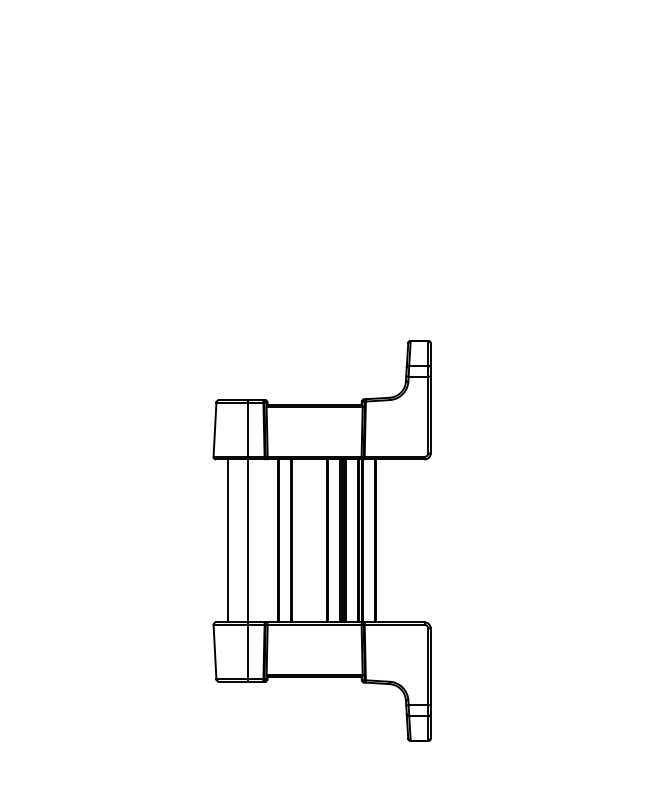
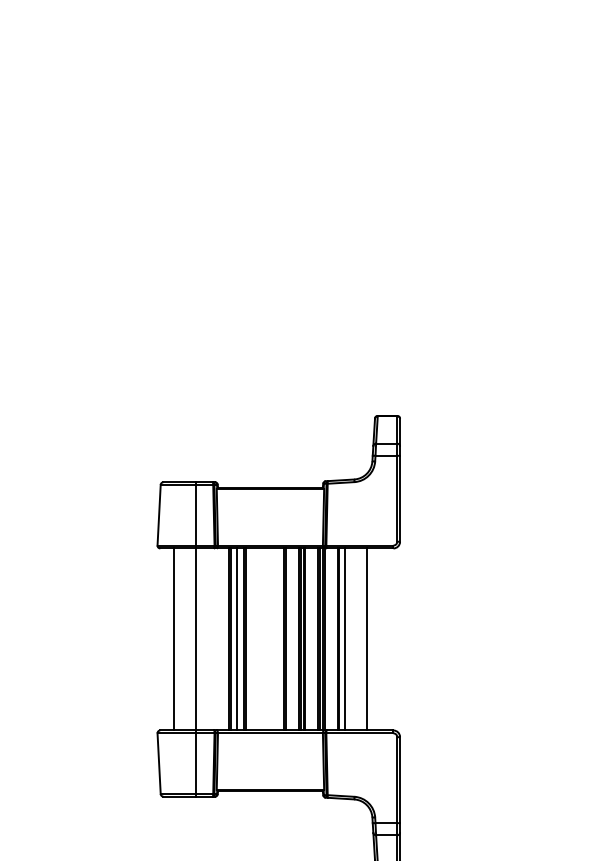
line: (285, 540) -> (237, 638), added
line: (381, 540) -> (345, 638), added
line: (401, 540) -> (367, 638), added

